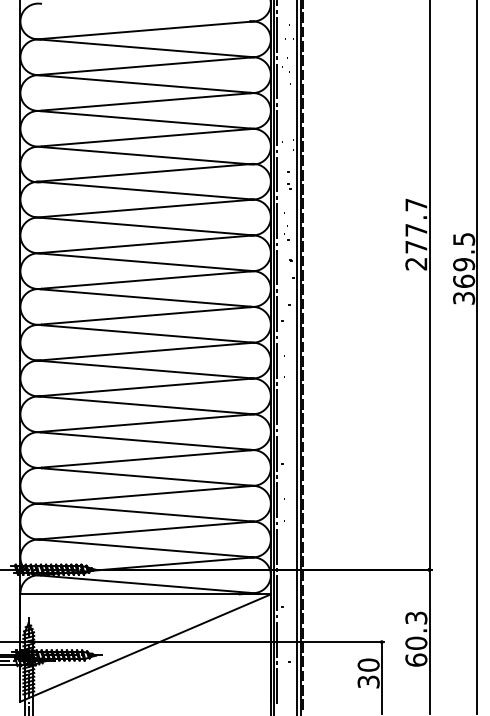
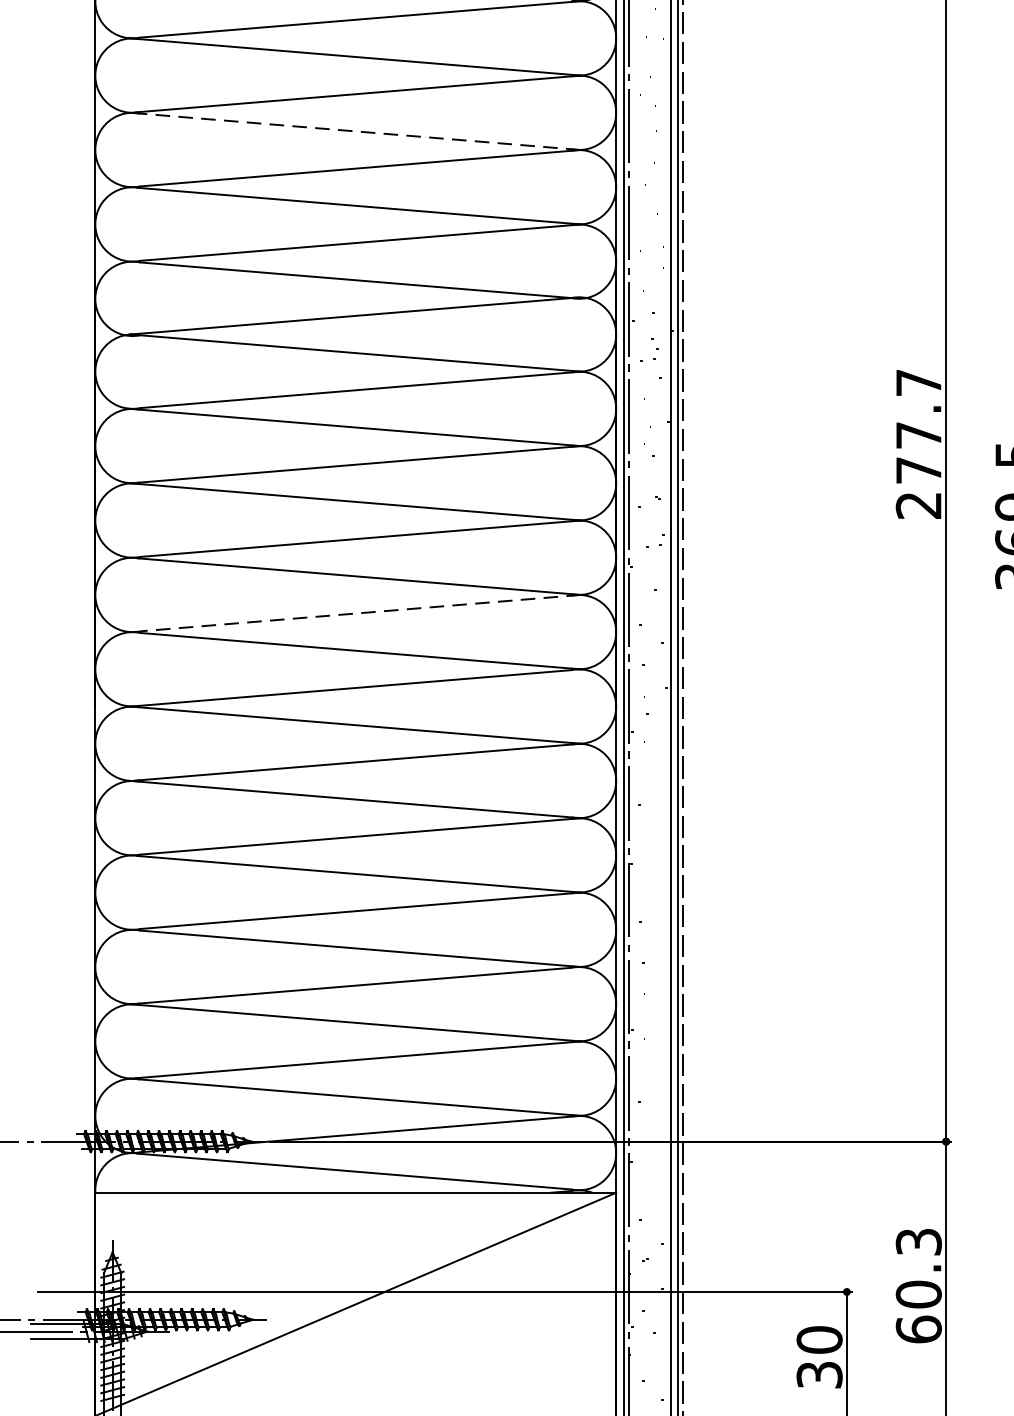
line: (145, 84) -> (355, 132), solid -> dashed
line: (147, 315) -> (359, 612), solid -> dashed

